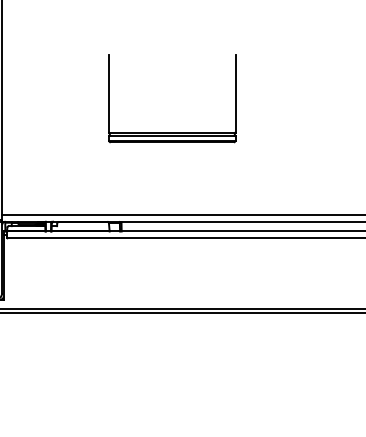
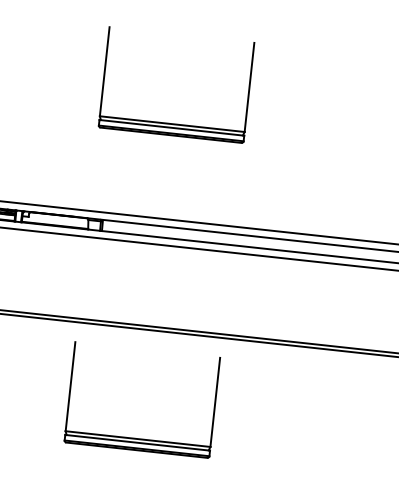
part: (172, 407) -> (138, 438), added

